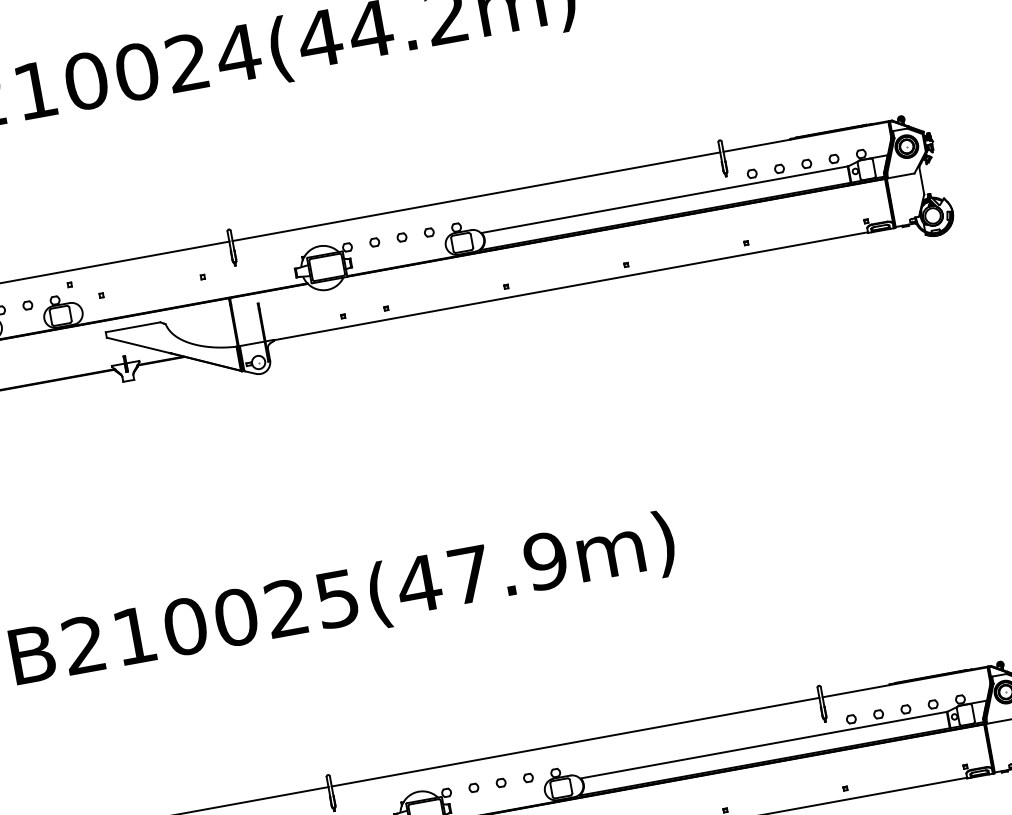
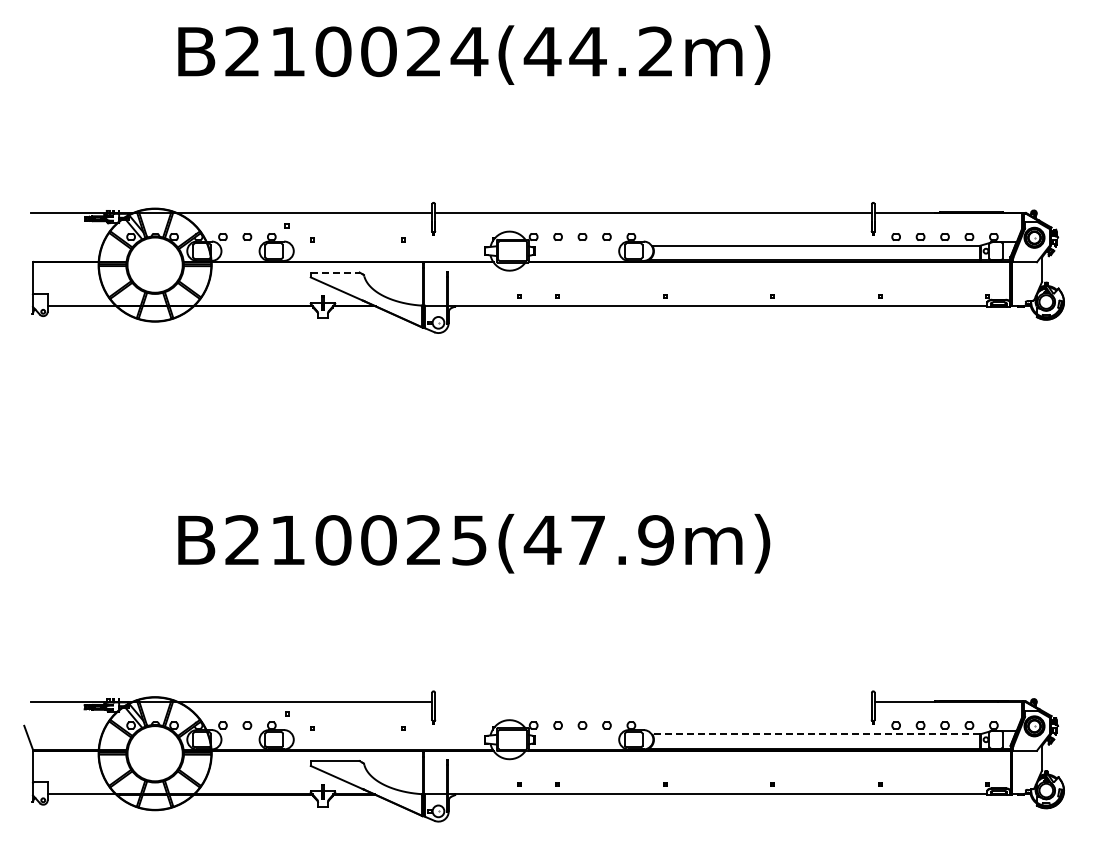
line: (133, 327) -> (335, 272), solid -> dashed
line: (575, 741) -> (653, 701), removed
line: (764, 745) -> (816, 734), solid -> dashed

